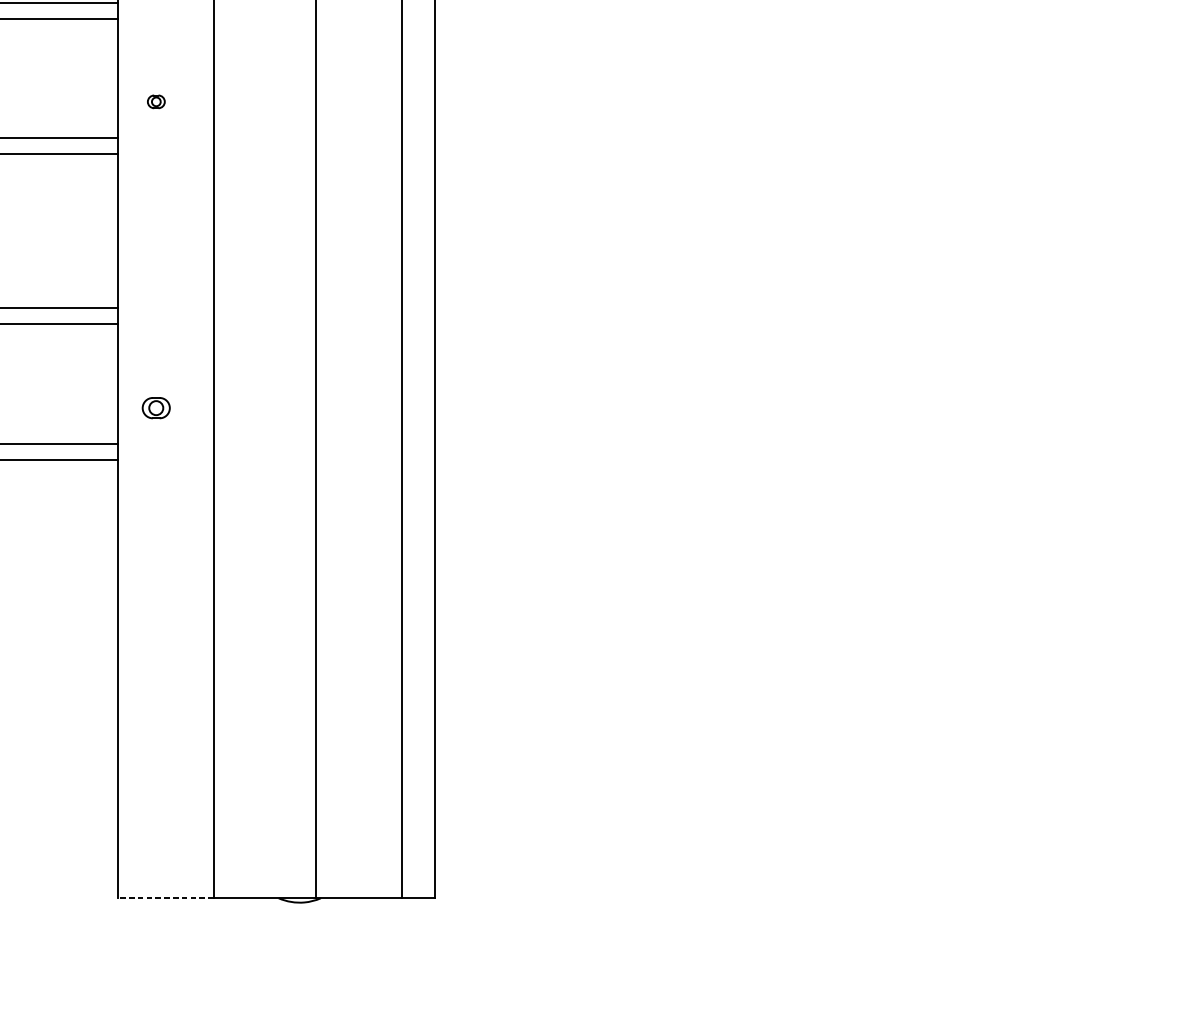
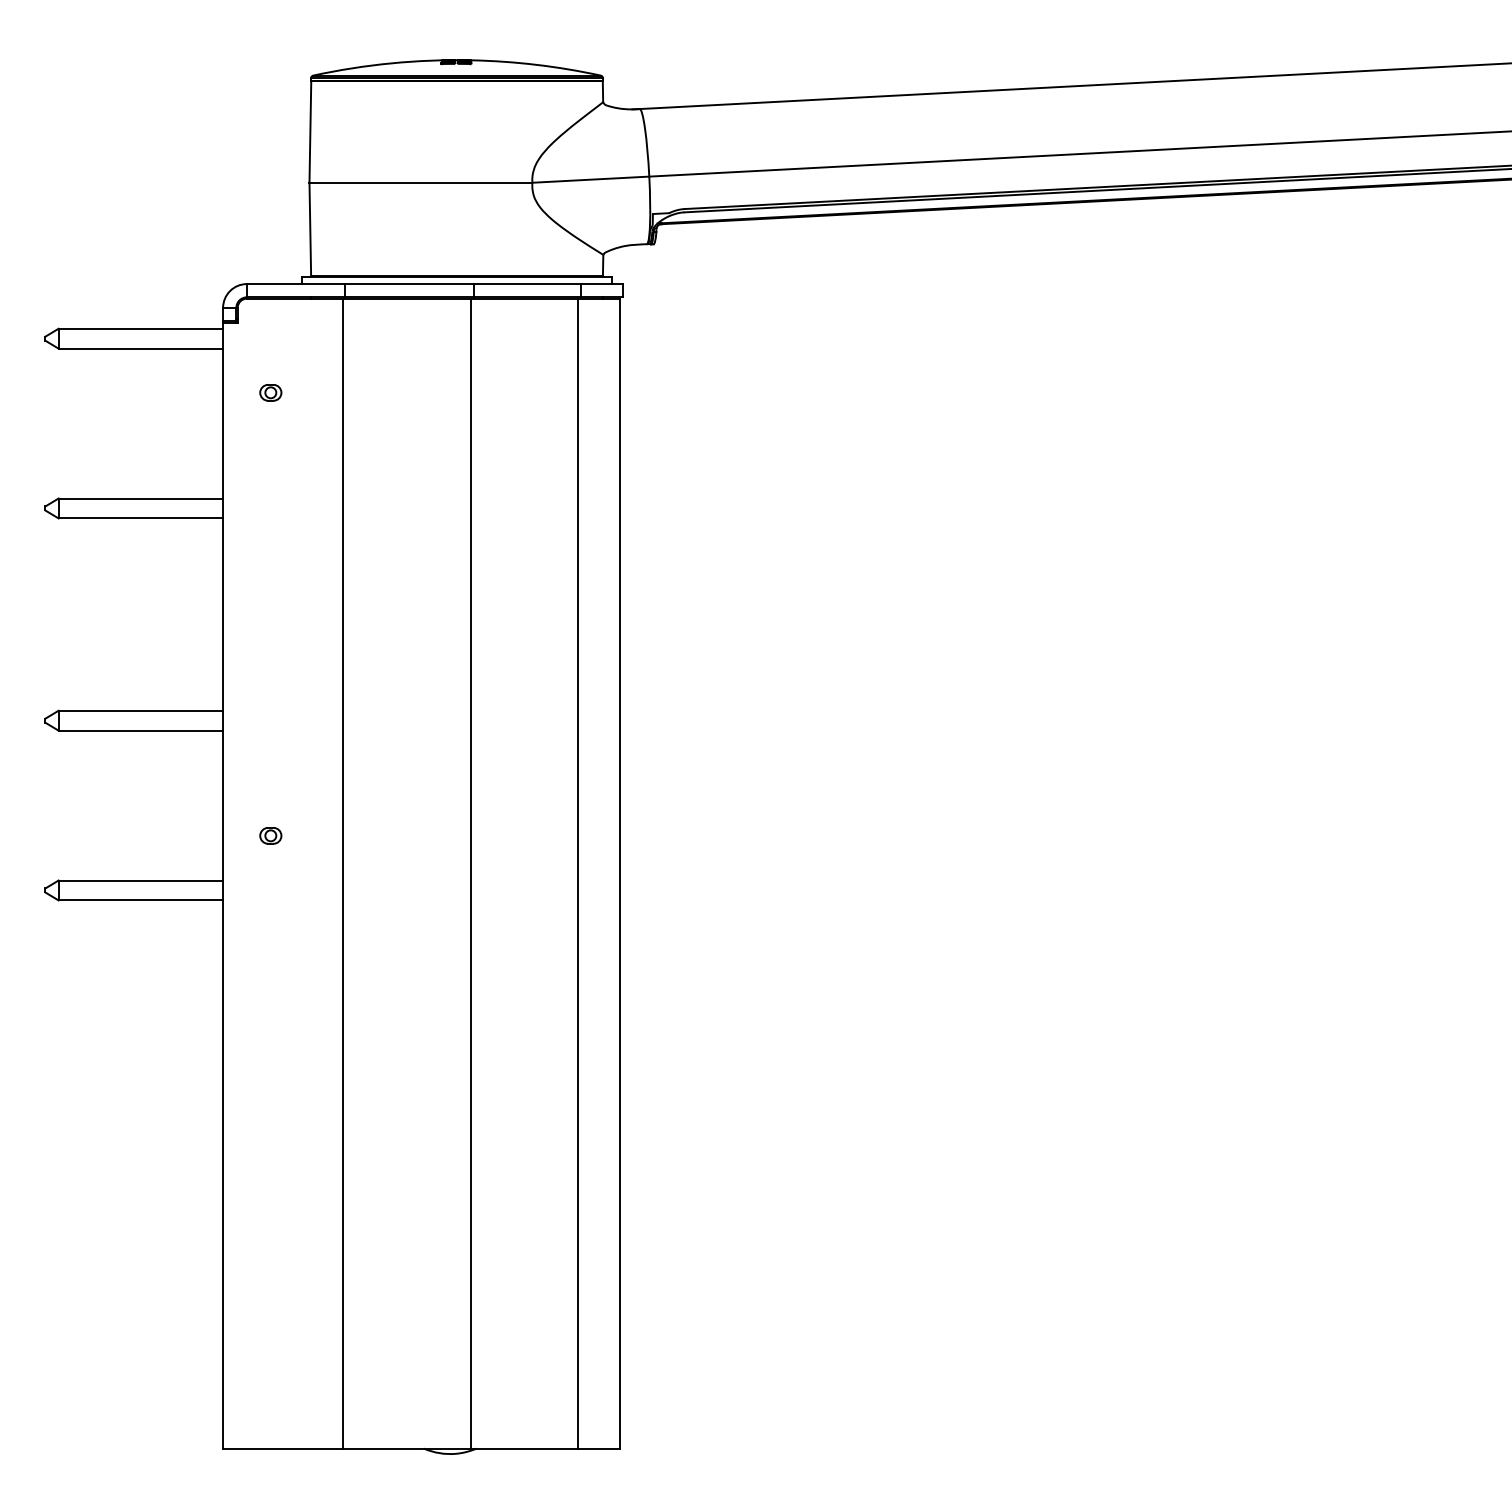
part: (156, 101) -> (270, 392), moved
part: (156, 407) -> (270, 835), size x0.62
line: (165, 898) -> (282, 1448), dashed -> solid

